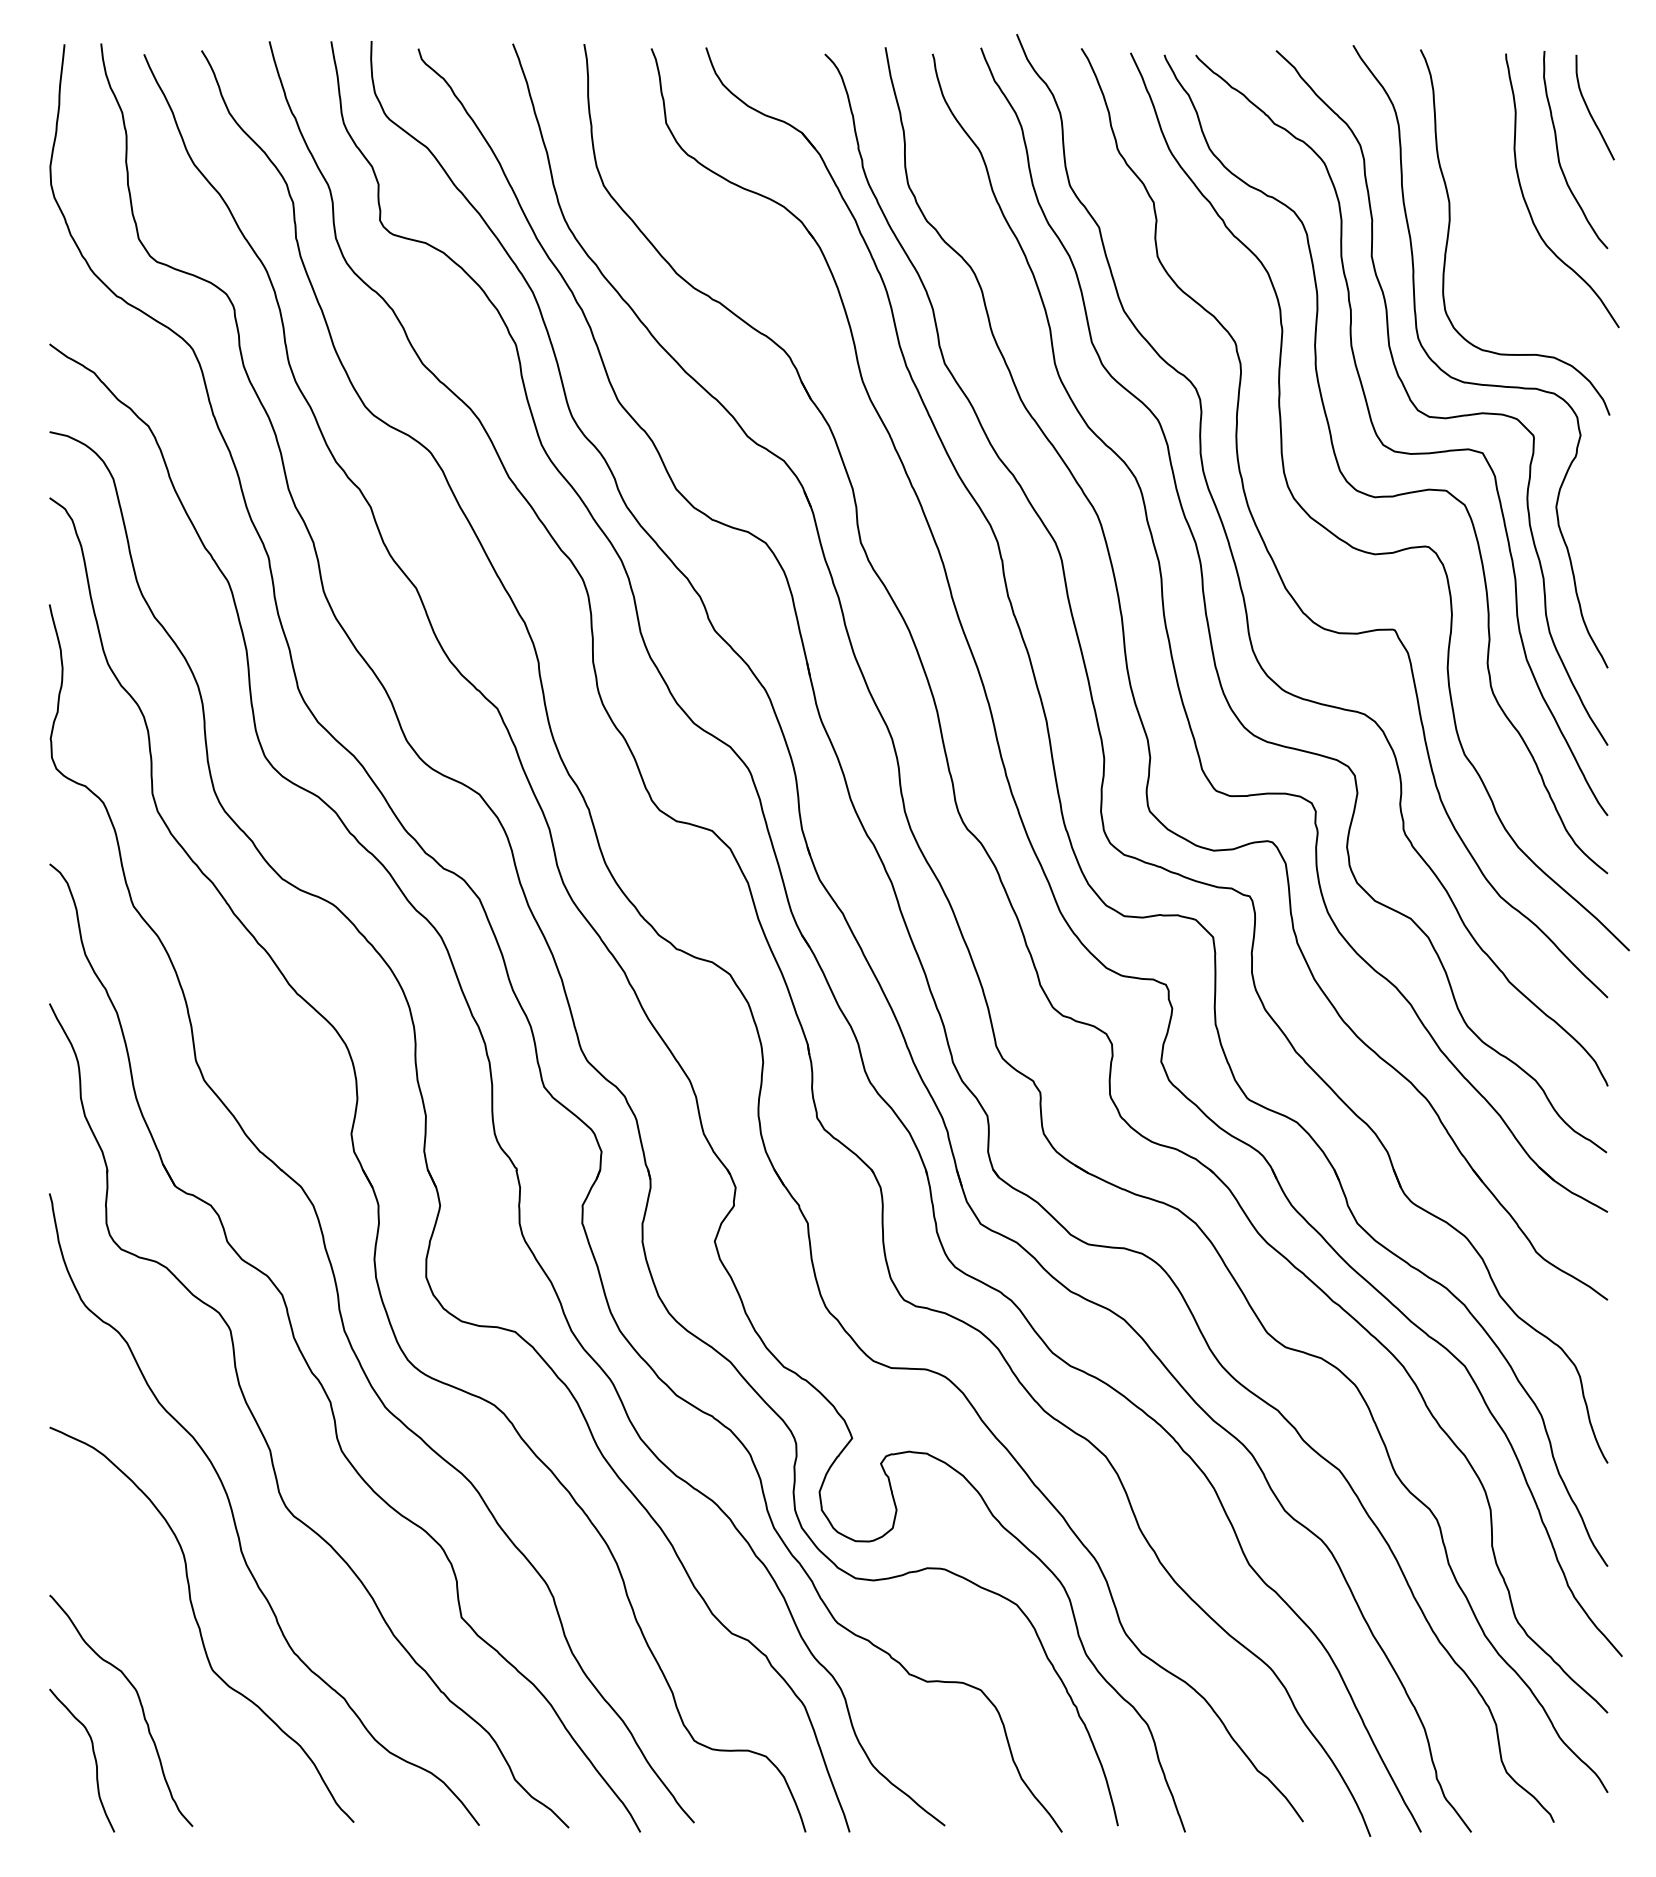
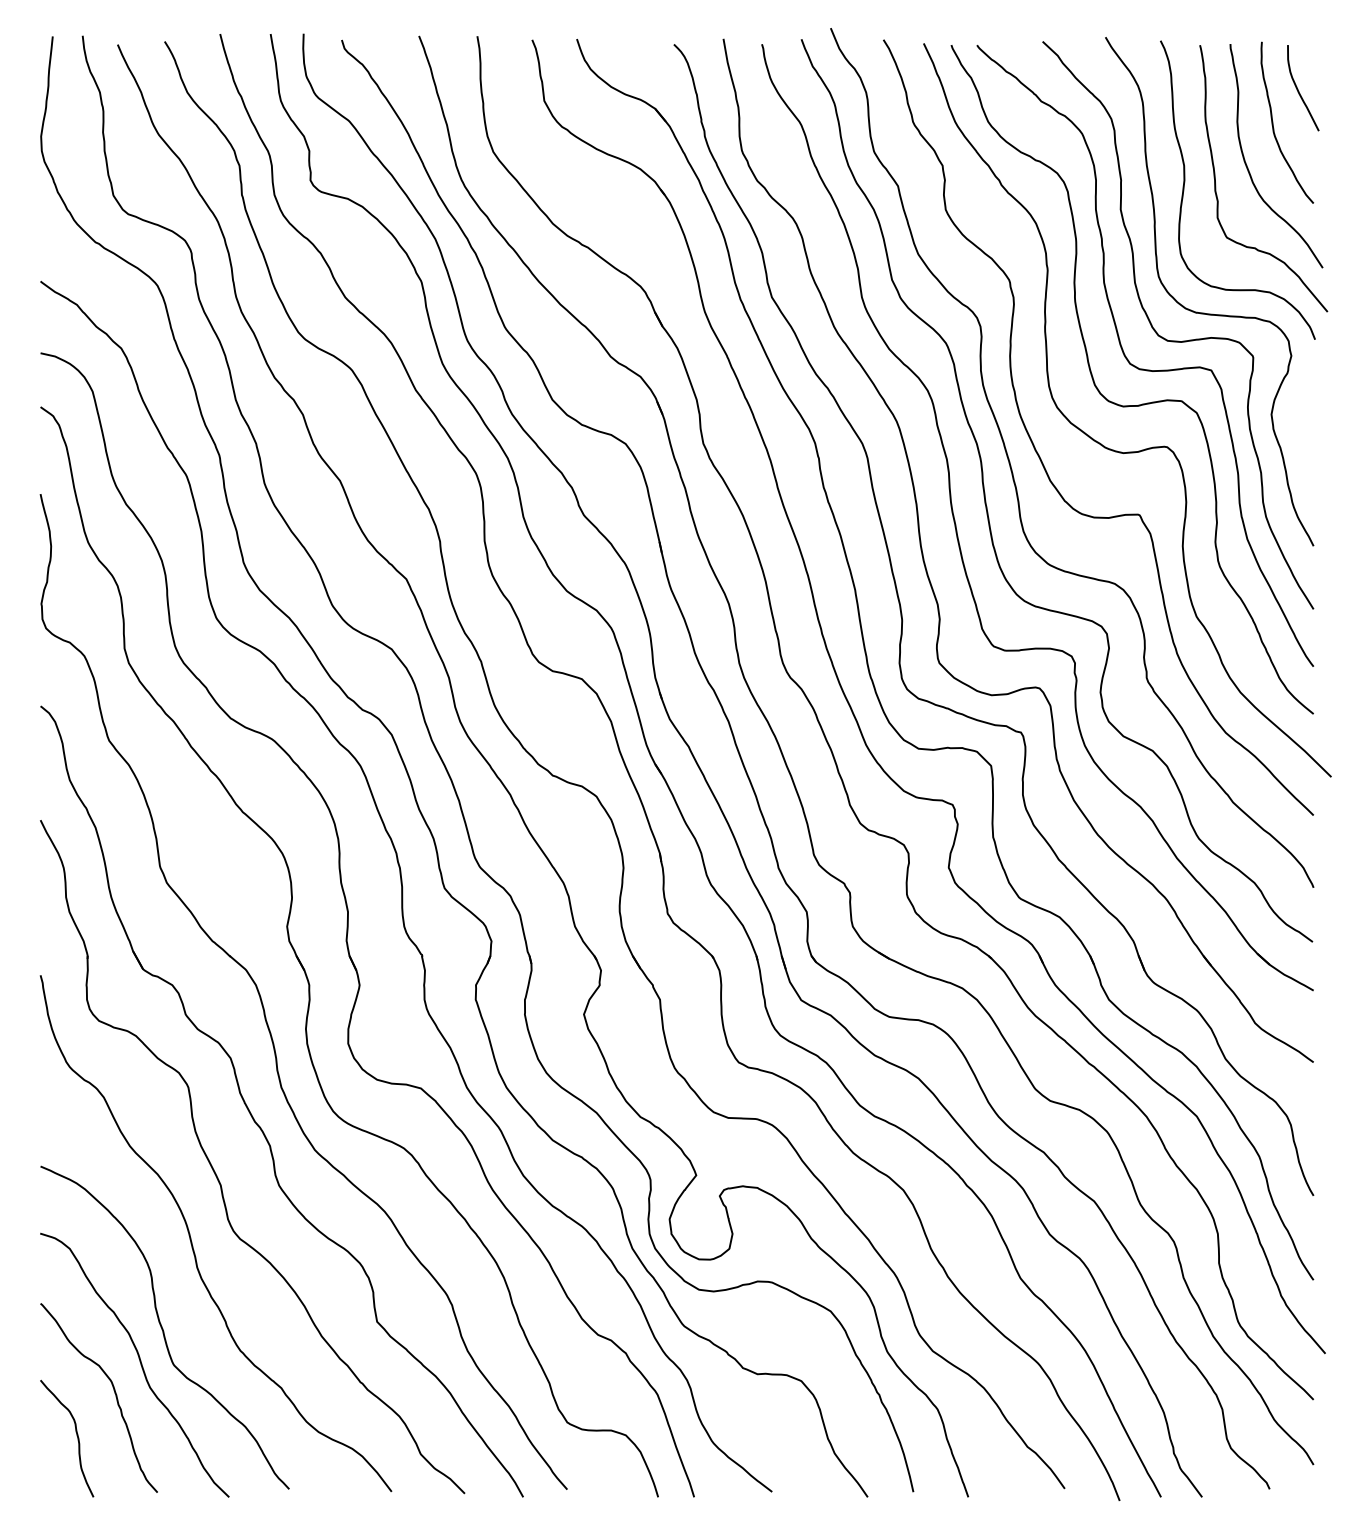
curve: (1488, 220) -> (1216, 180), added
curve: (171, 1668) -> (140, 1363), added

